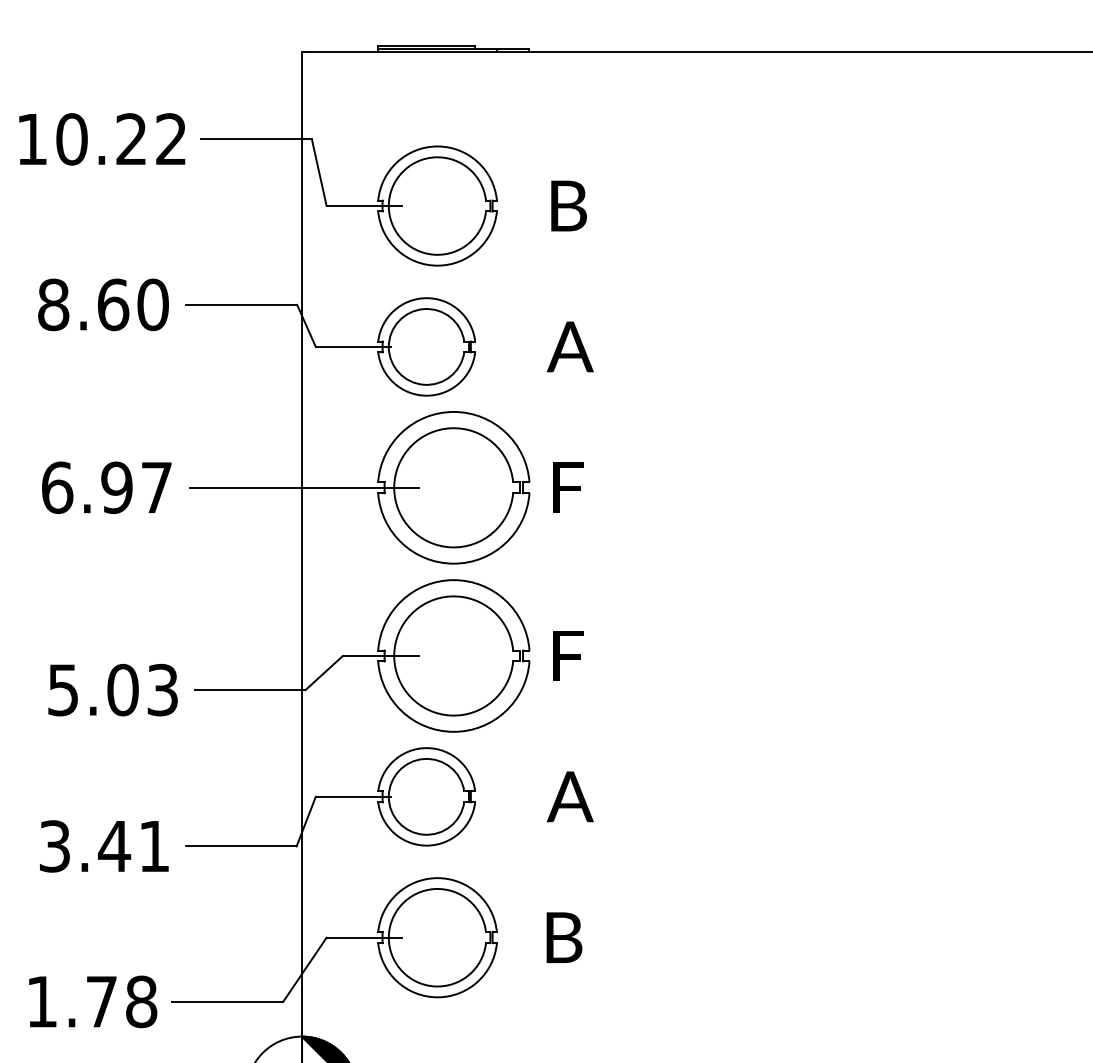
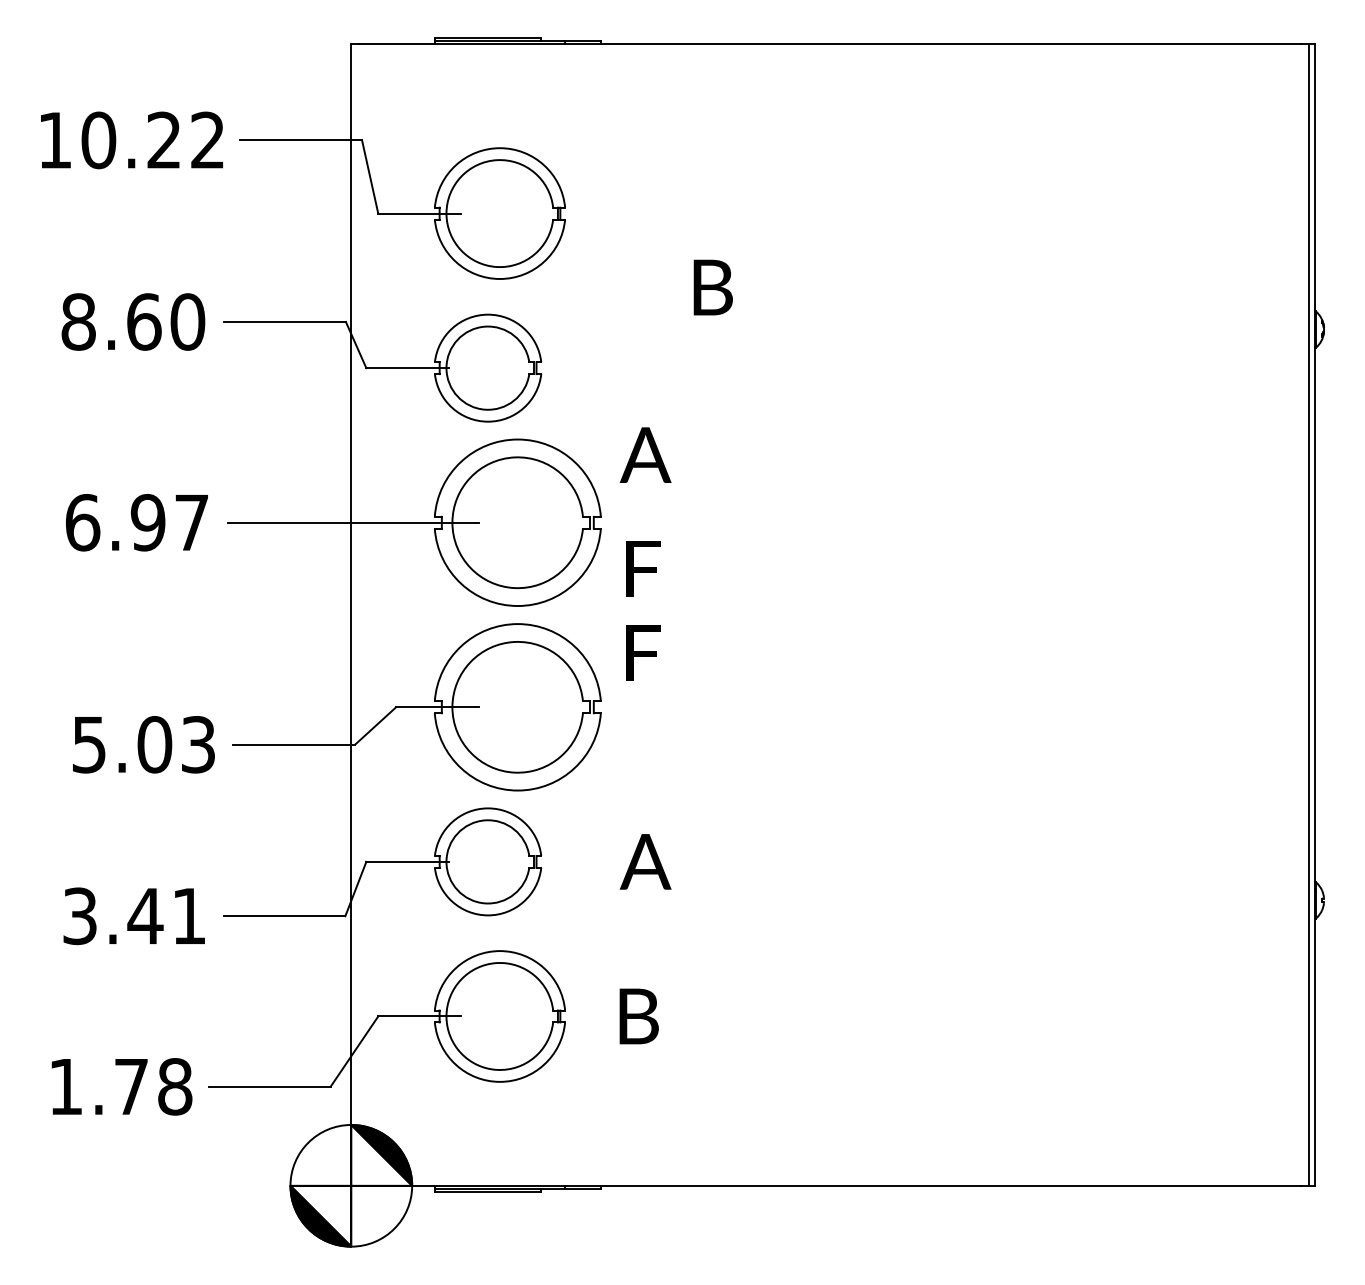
text: (568, 205) -> (712, 287), moved
text: (570, 346) -> (645, 454), moved
text: (568, 487) -> (643, 568), moved
text: (568, 655) -> (643, 652), moved

